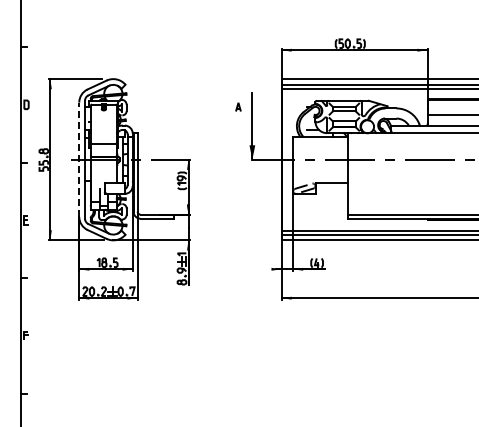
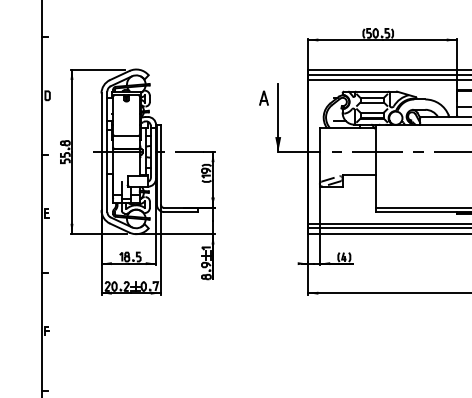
part: (238, 106) -> (264, 97), size x1.67
line: (79, 159) -> (101, 151), dashed -> solid

